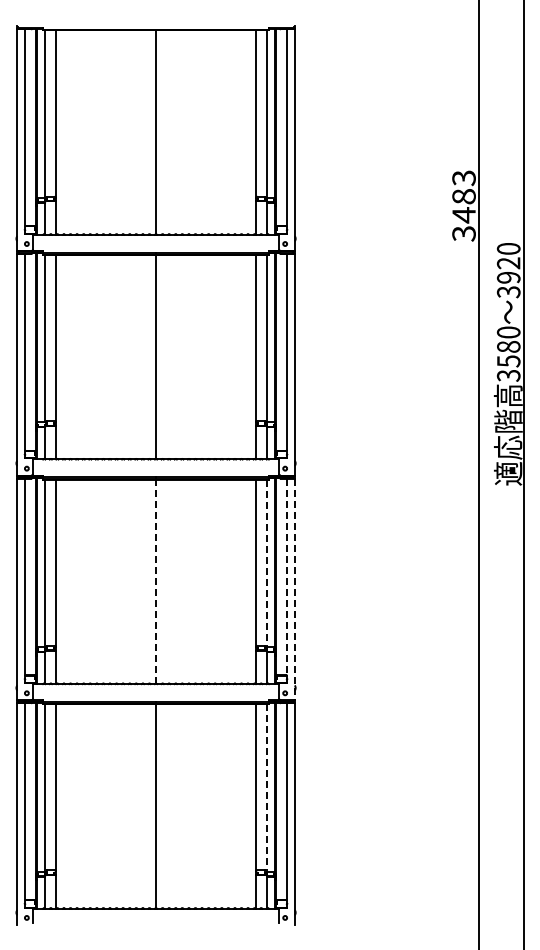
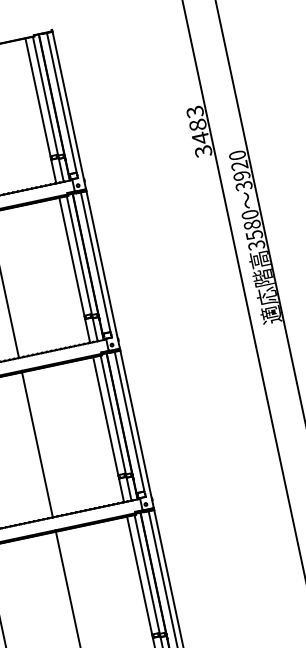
line: (266, 563) -> (113, 415), dashed -> solid
line: (286, 576) -> (129, 421), dashed -> solid
line: (156, 581) -> (37, 444), dashed -> solid
line: (294, 589) -> (136, 429), dashed -> solid
line: (266, 788) -> (147, 574), dashed -> solid

